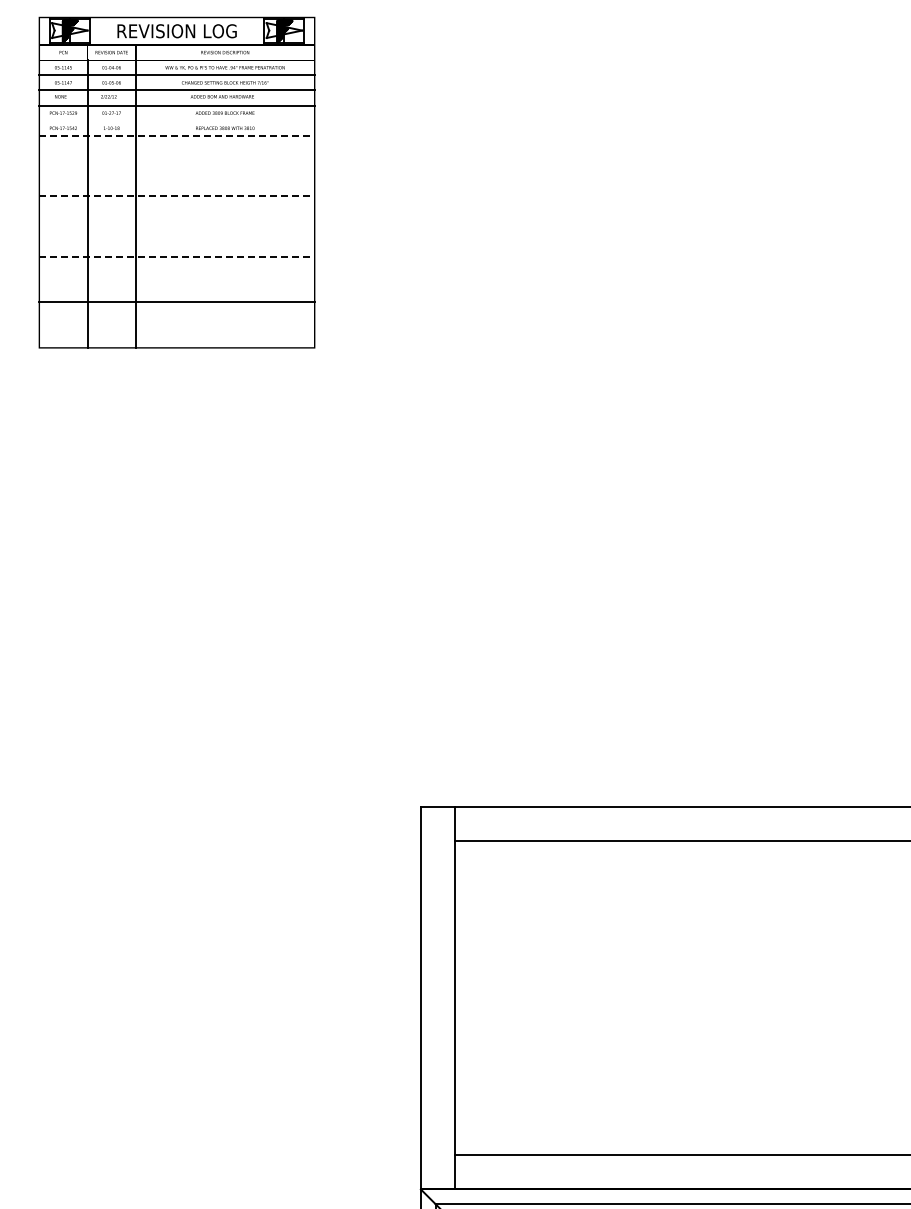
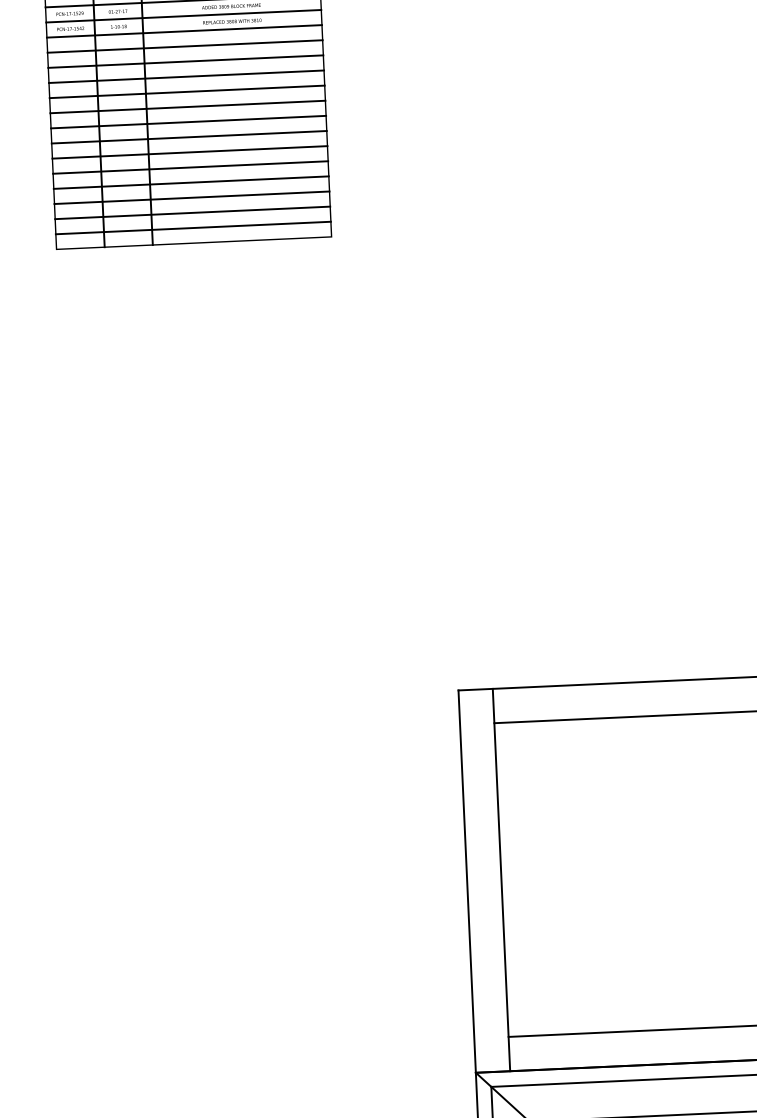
line: (176, 120) -> (183, 16), added
line: (177, 135) -> (184, 30), dashed -> solid
line: (176, 151) -> (184, 46), added
line: (176, 166) -> (185, 61), added
line: (176, 181) -> (186, 76), added
line: (177, 196) -> (187, 91), dashed -> solid
line: (176, 211) -> (187, 106), added
line: (176, 226) -> (188, 121), added
line: (176, 241) -> (188, 136), added
line: (177, 257) -> (190, 152), dashed -> solid
line: (176, 272) -> (190, 167), added
line: (176, 287) -> (190, 182), added
line: (176, 317) -> (192, 212), added
line: (176, 332) -> (192, 227), added

